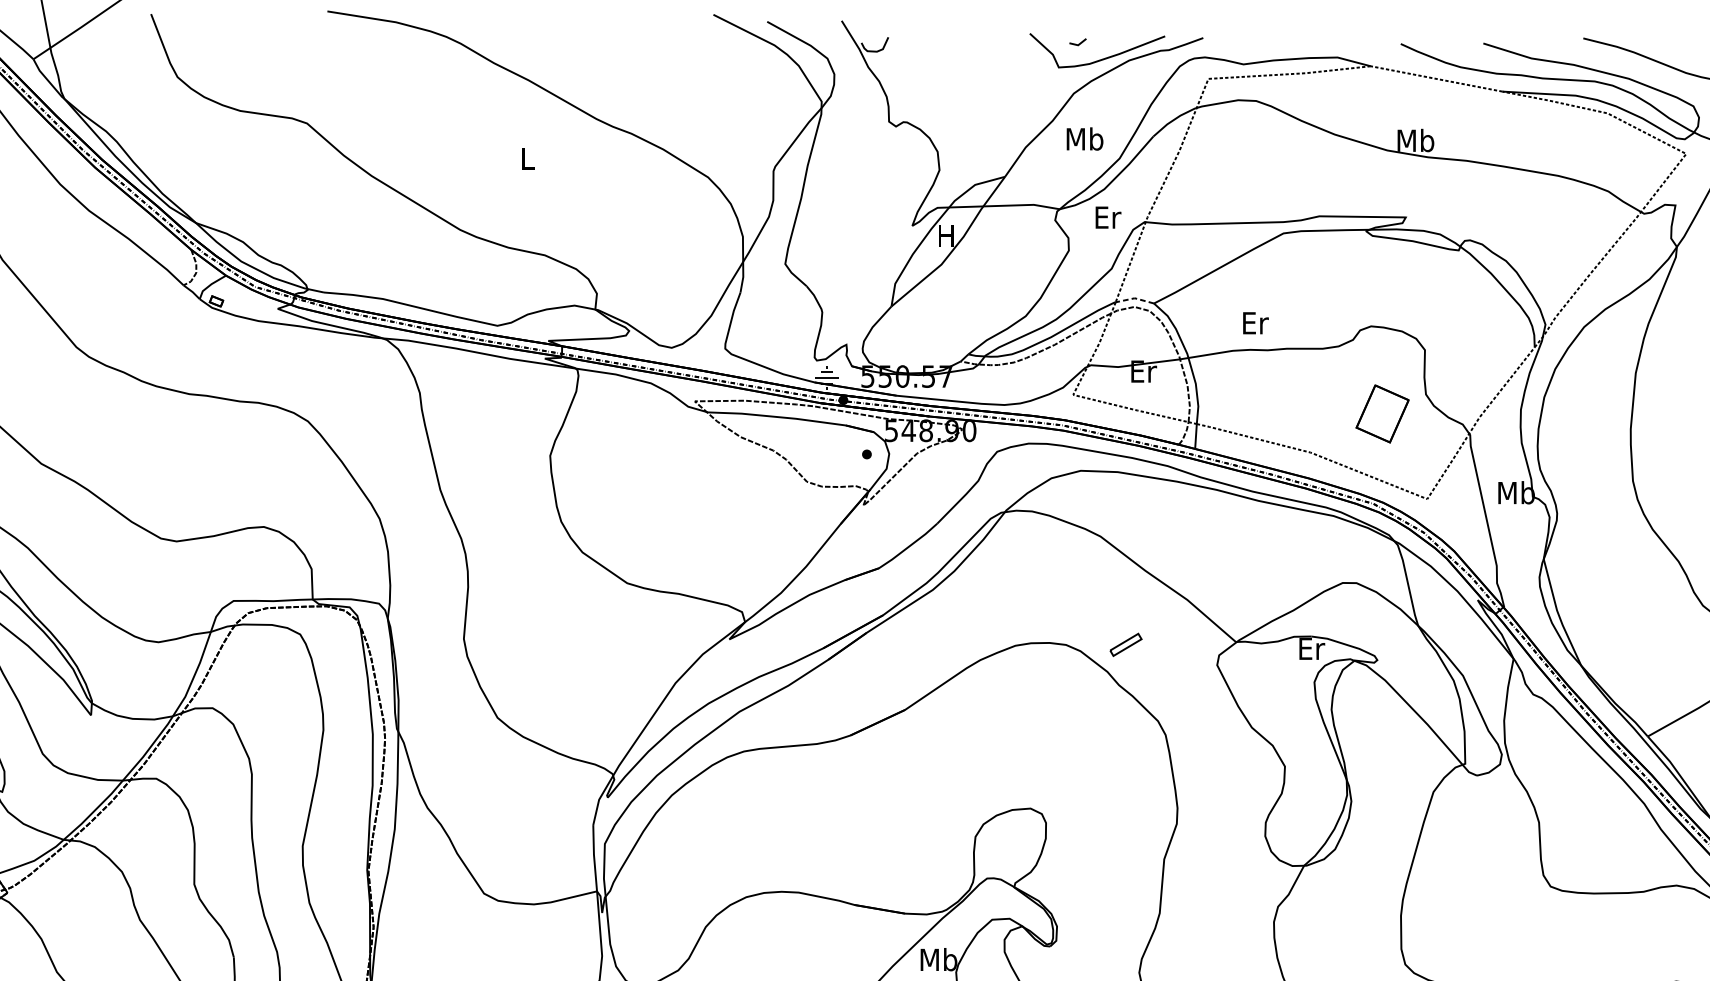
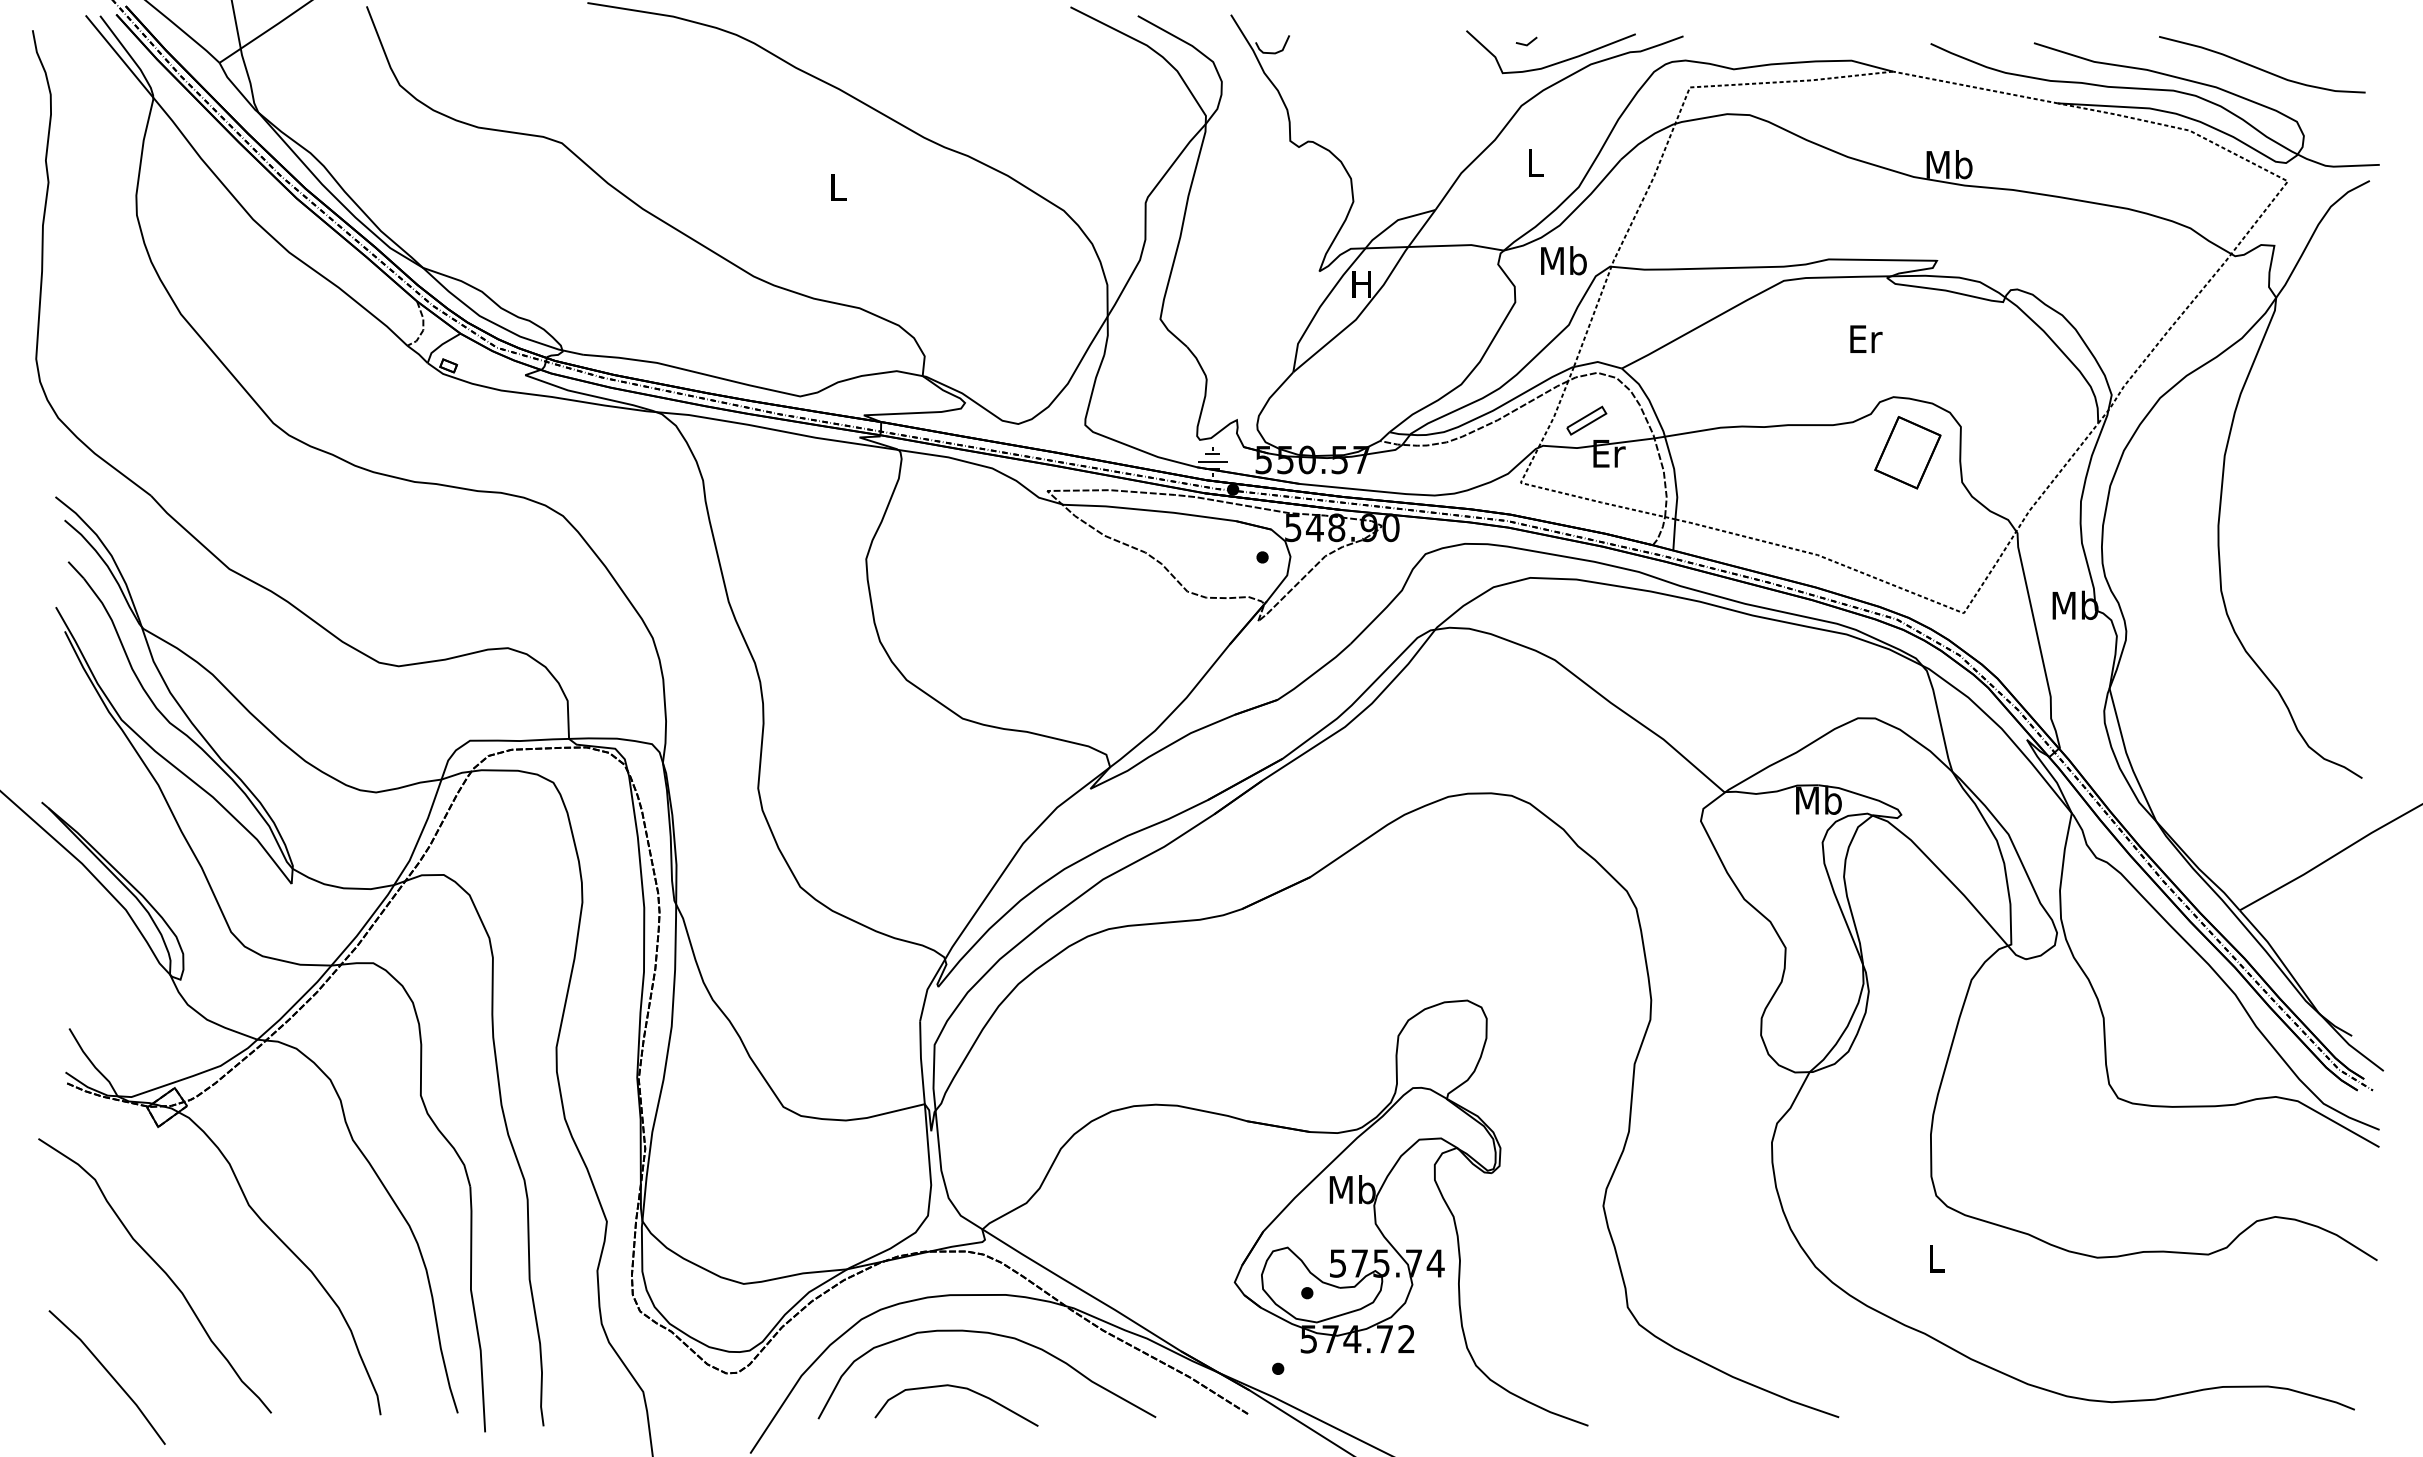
text: (1085, 138) -> (1535, 162), Mb -> L
text: (1107, 217) -> (1563, 260), Er -> Mb
line: (1134, 297) -> (1597, 361), dashed -> solid
text: (1256, 322) -> (1866, 338), moved
part: (1382, 413) -> (1907, 452), moved
part: (1125, 644) -> (1586, 420), moved
text: (1311, 647) -> (1818, 799), Er -> Mb

